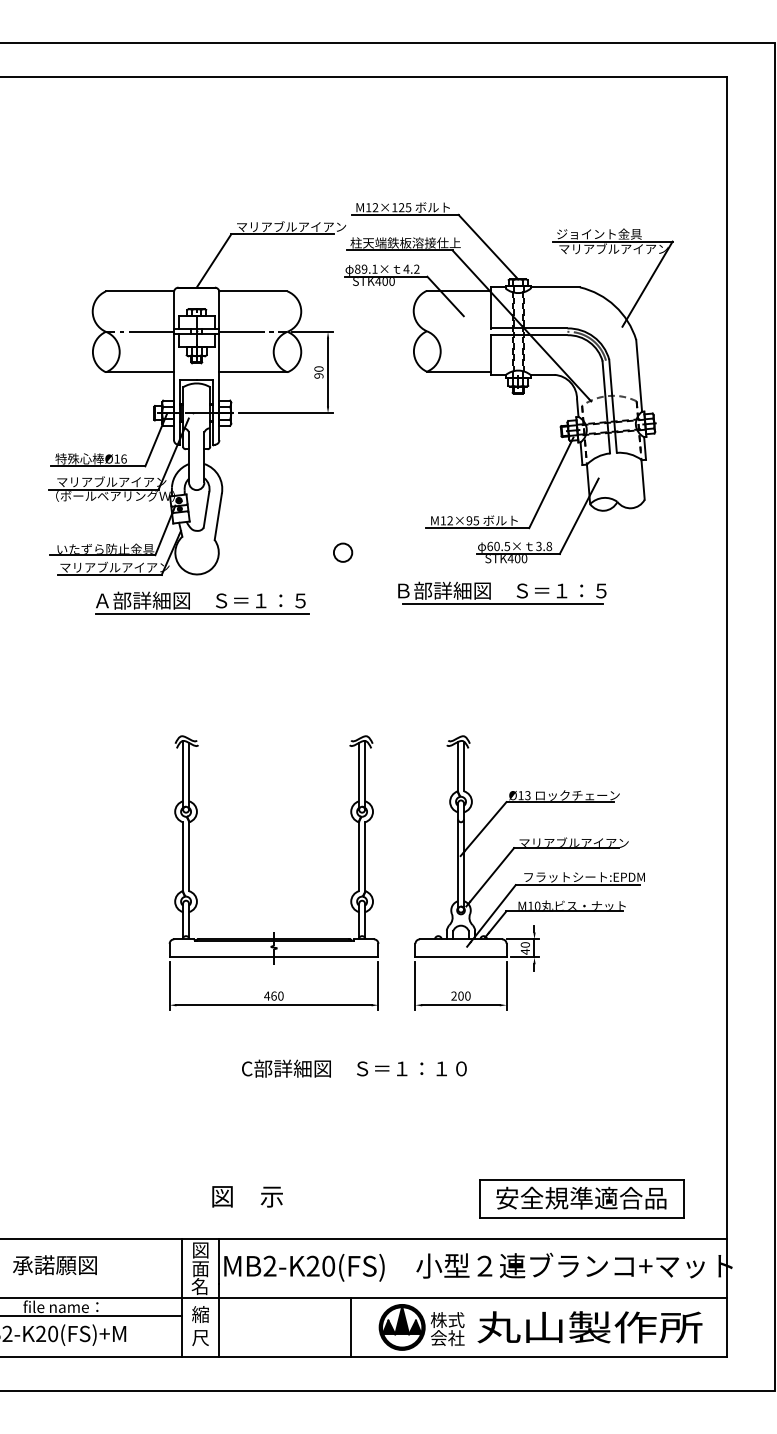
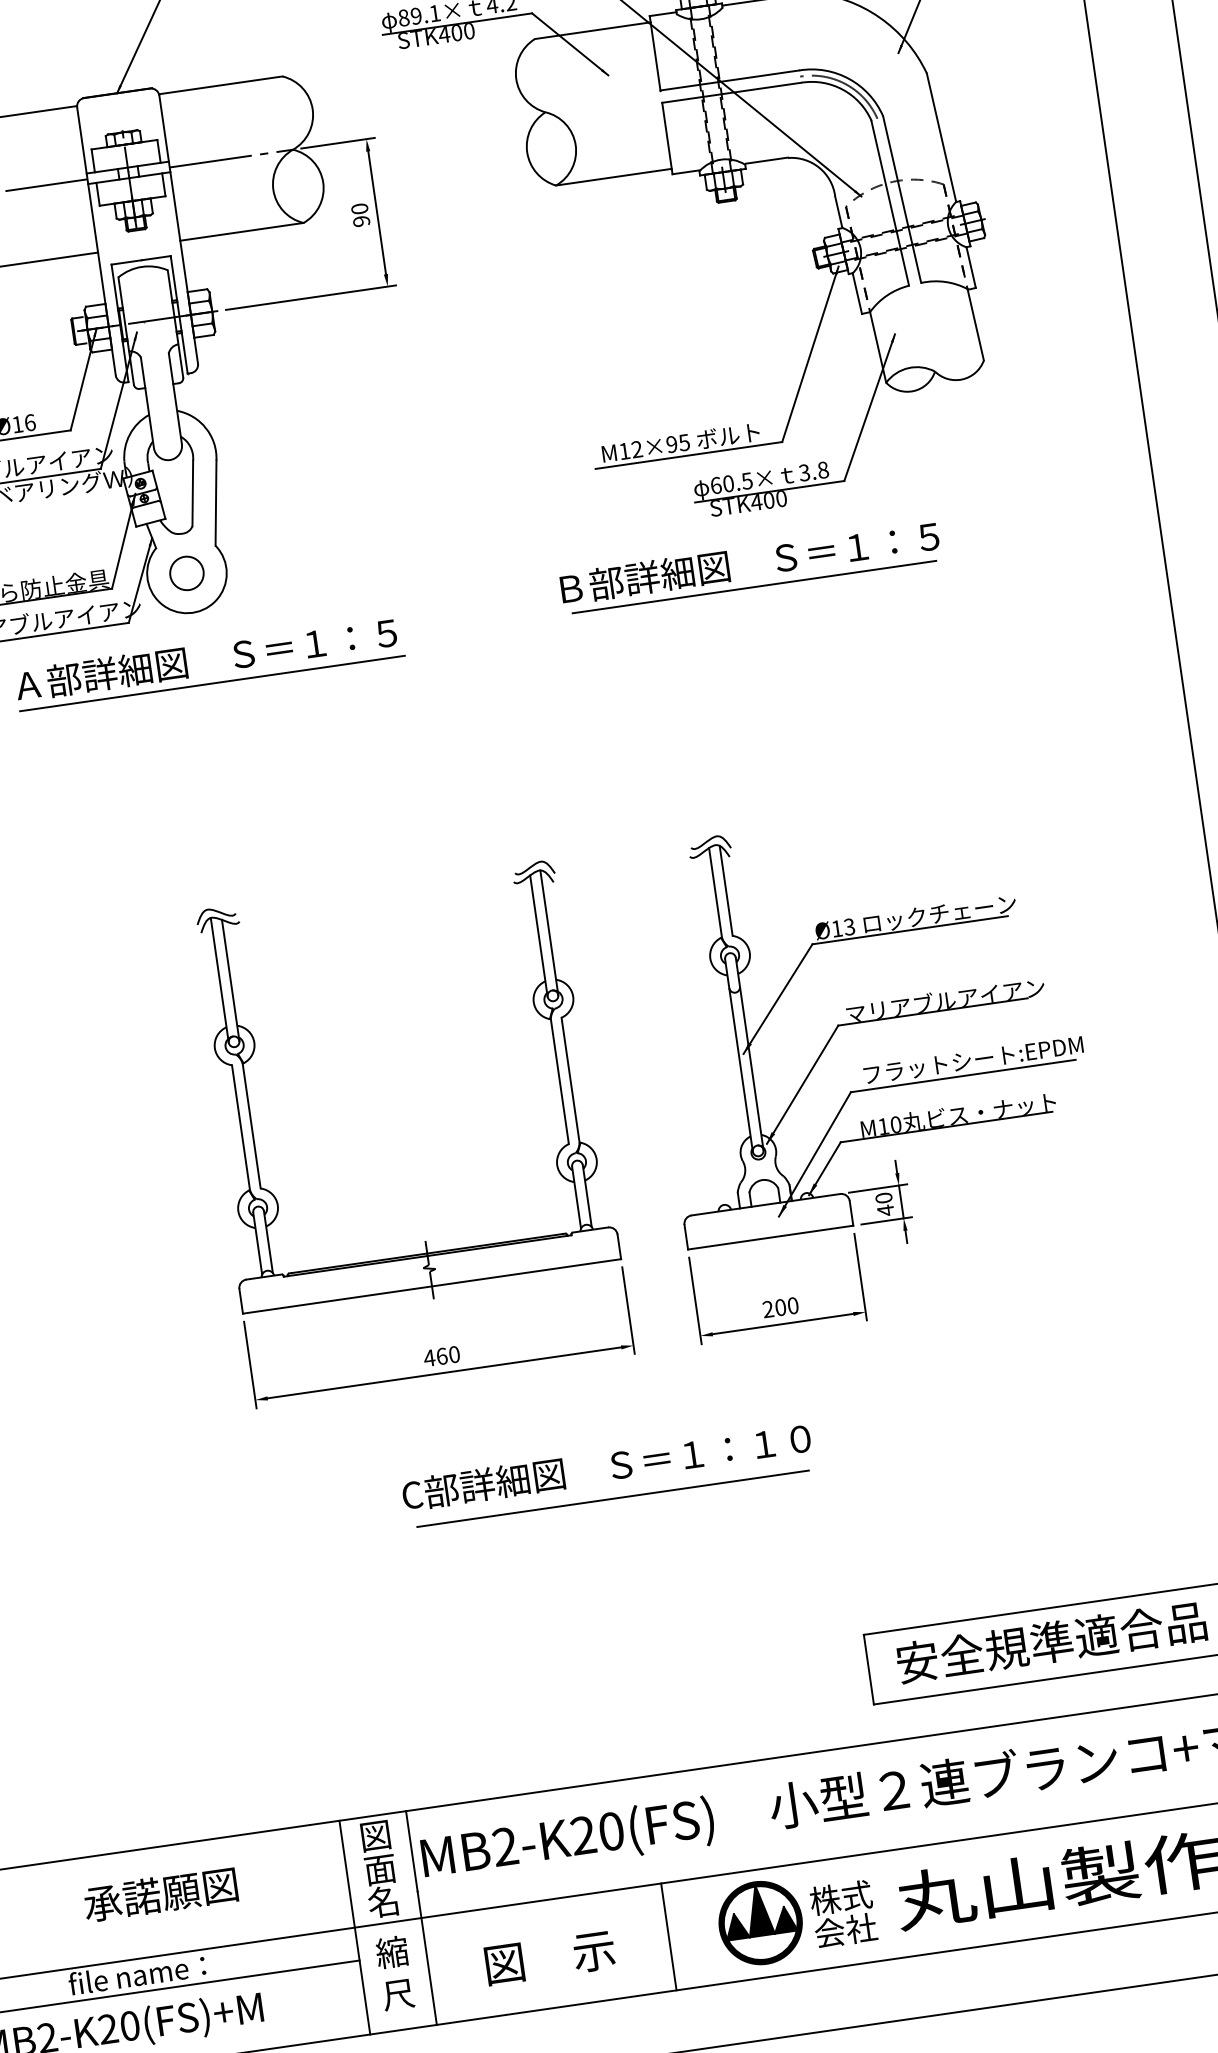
circle: (343, 552) -> (187, 572), moved
line: (355, 1086) -> (613, 1498), added
text: (247, 1196) -> (549, 1957), moved
text: (54, 1265) -> (160, 1895), moved

